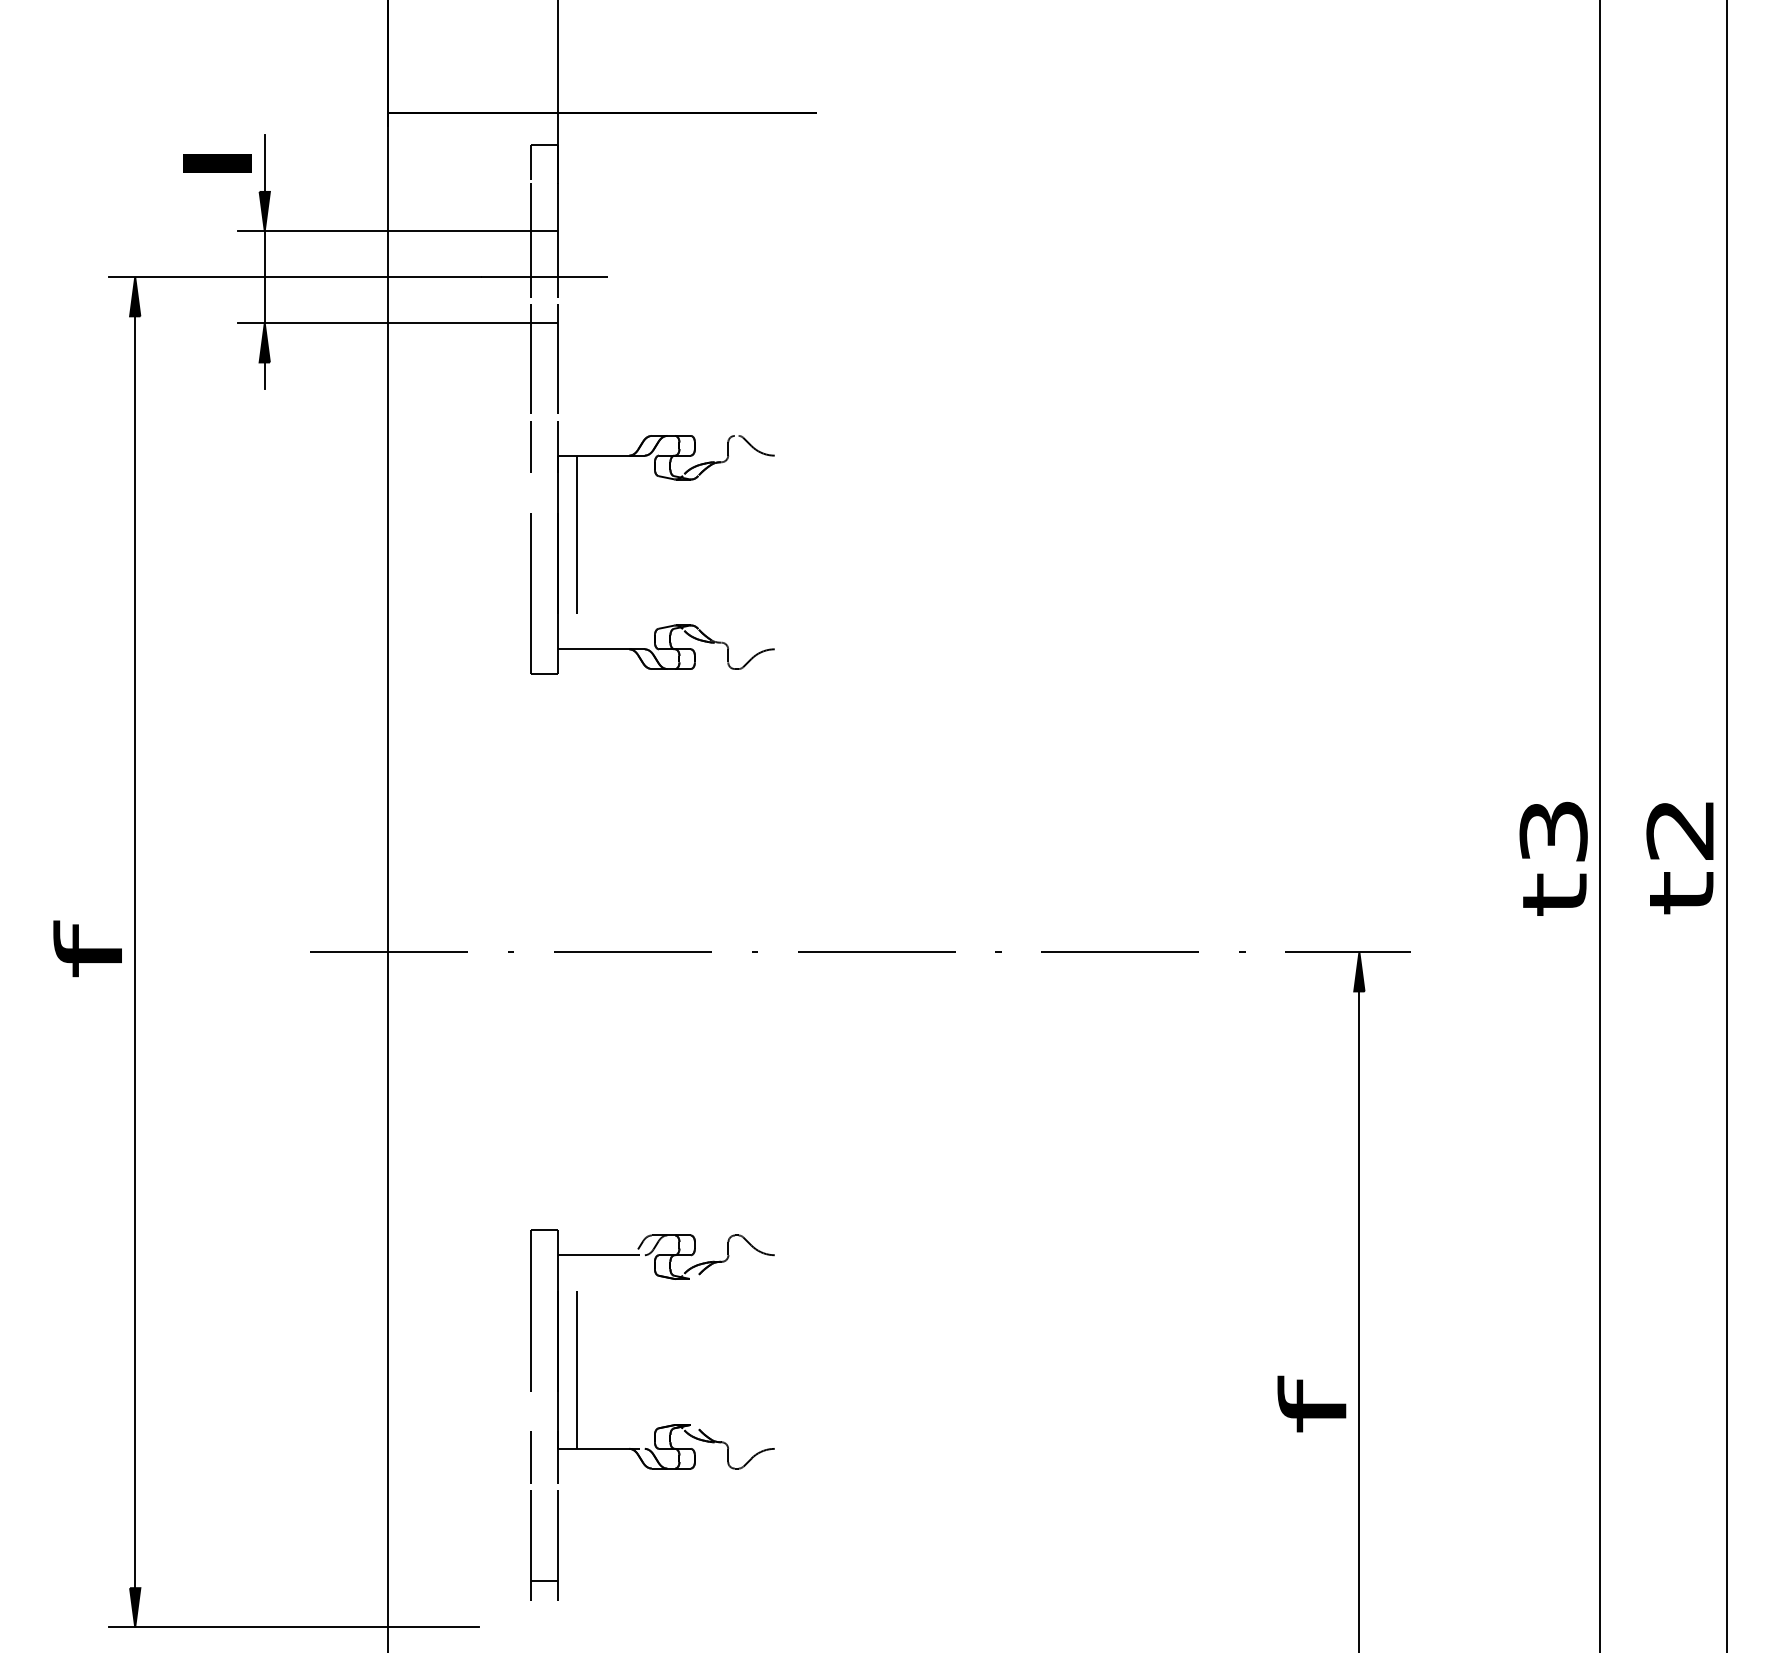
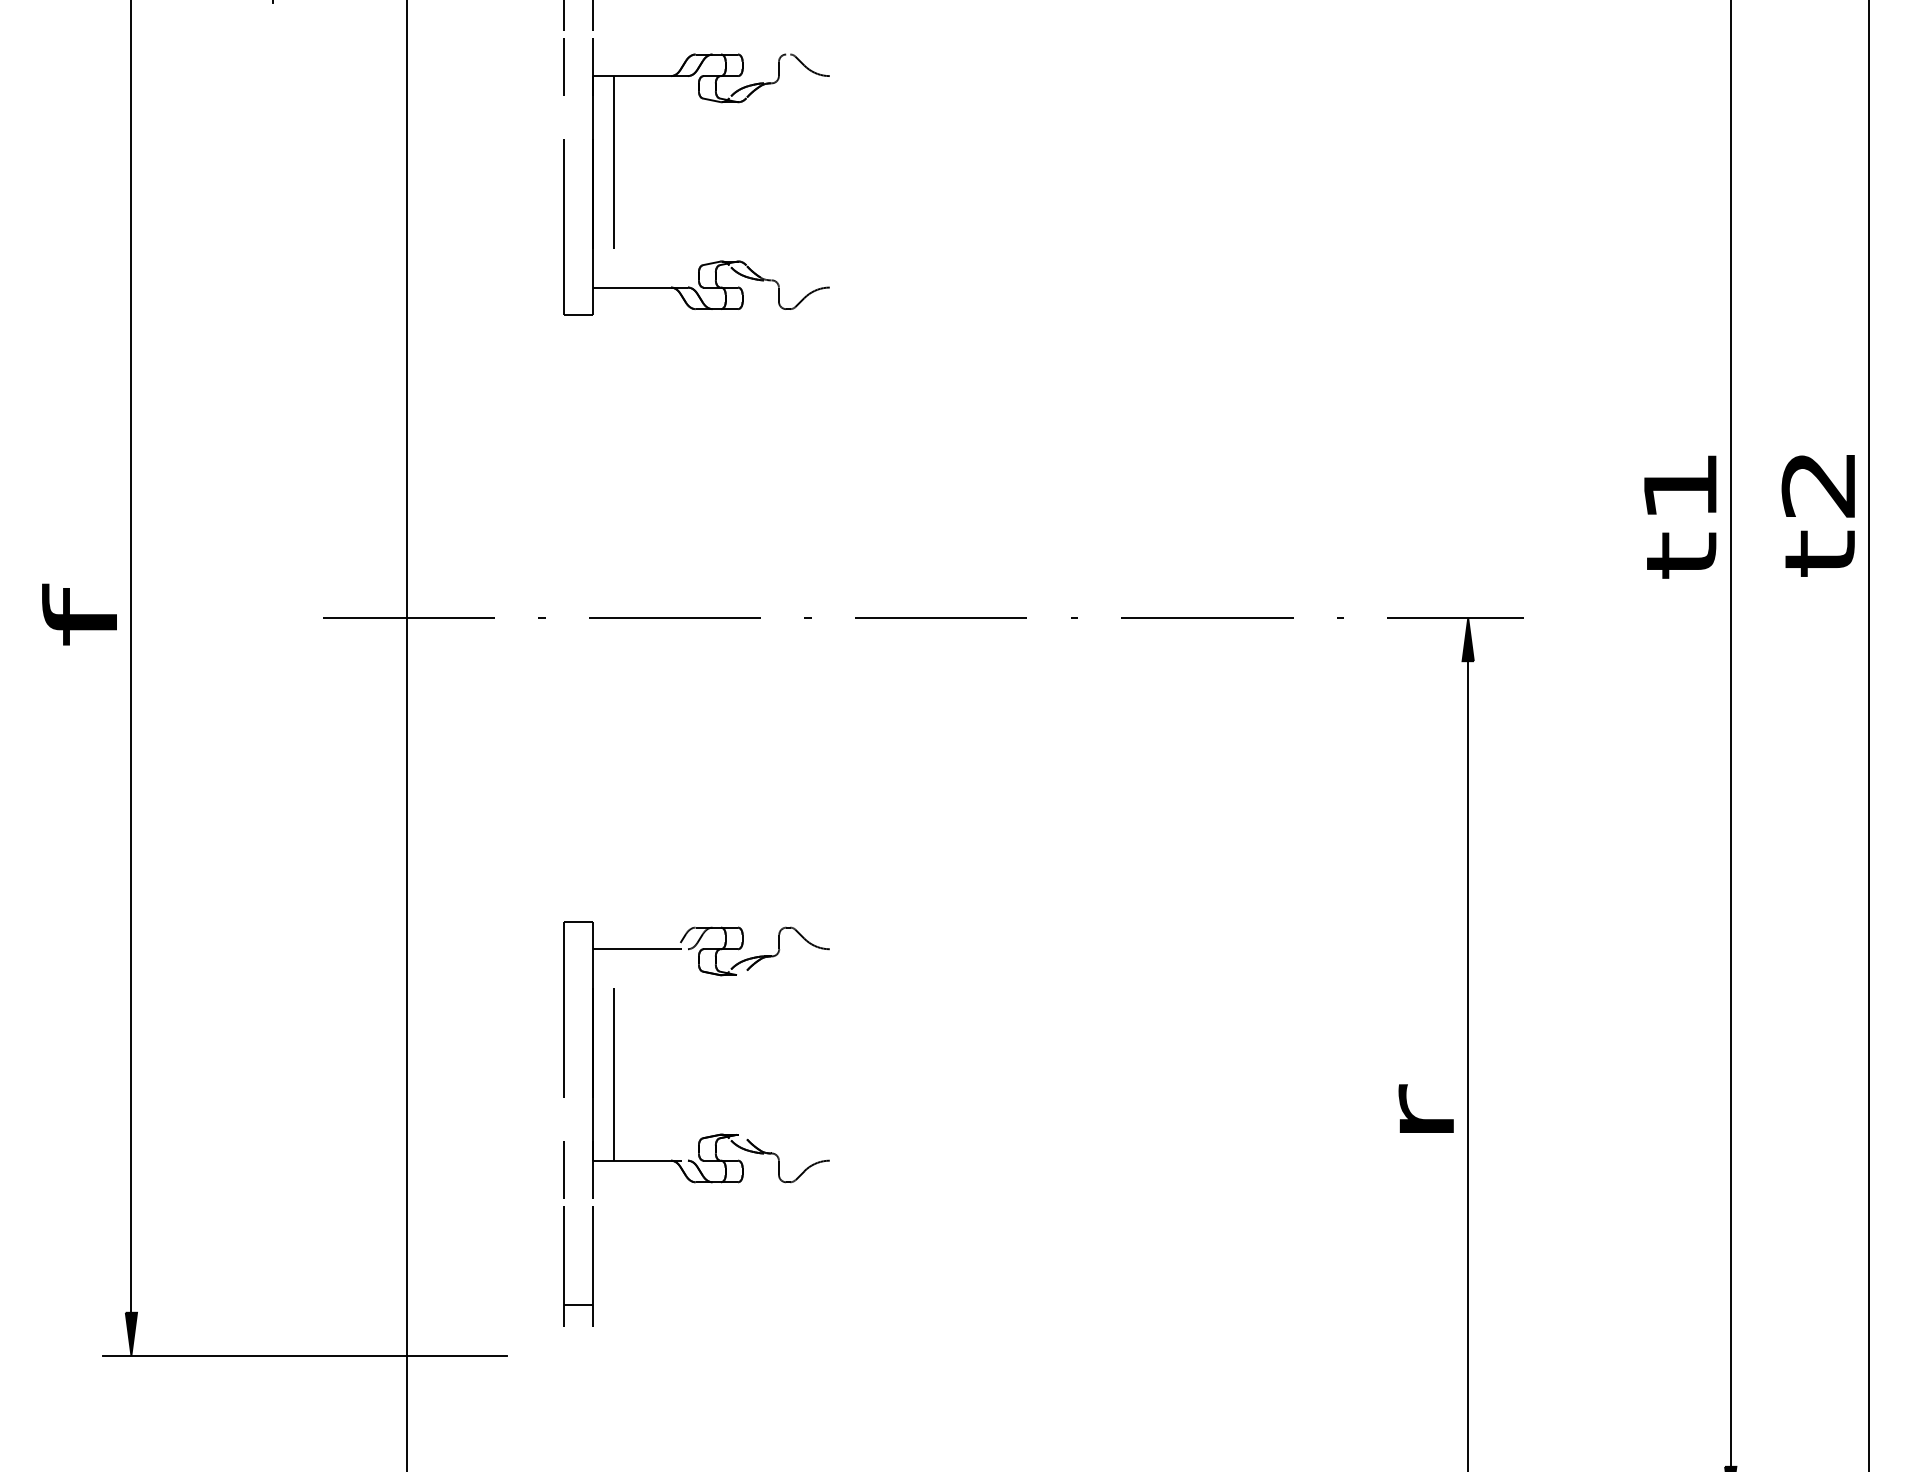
text: (1553, 831) -> (1680, 486), t3 -> t1
text: (1311, 1403) -> (1415, 1111), f -> r

